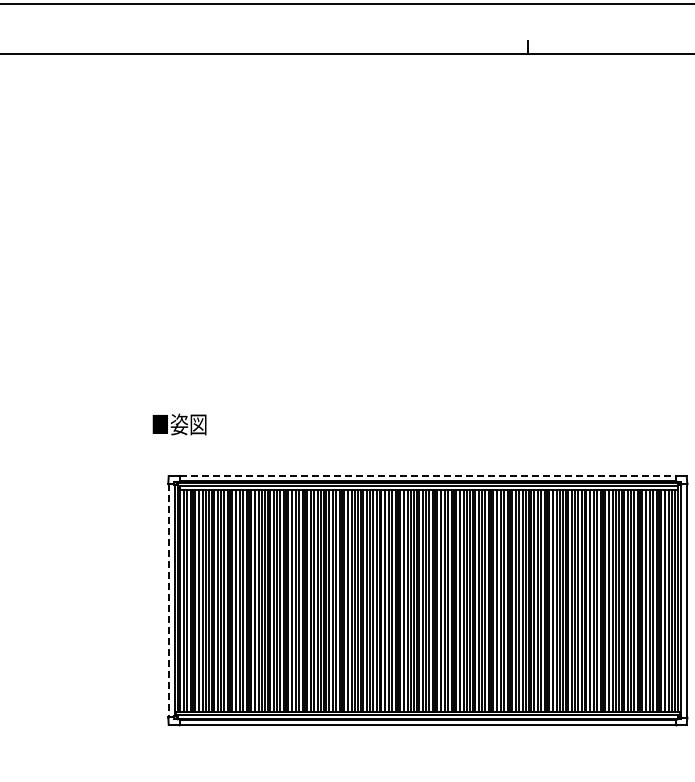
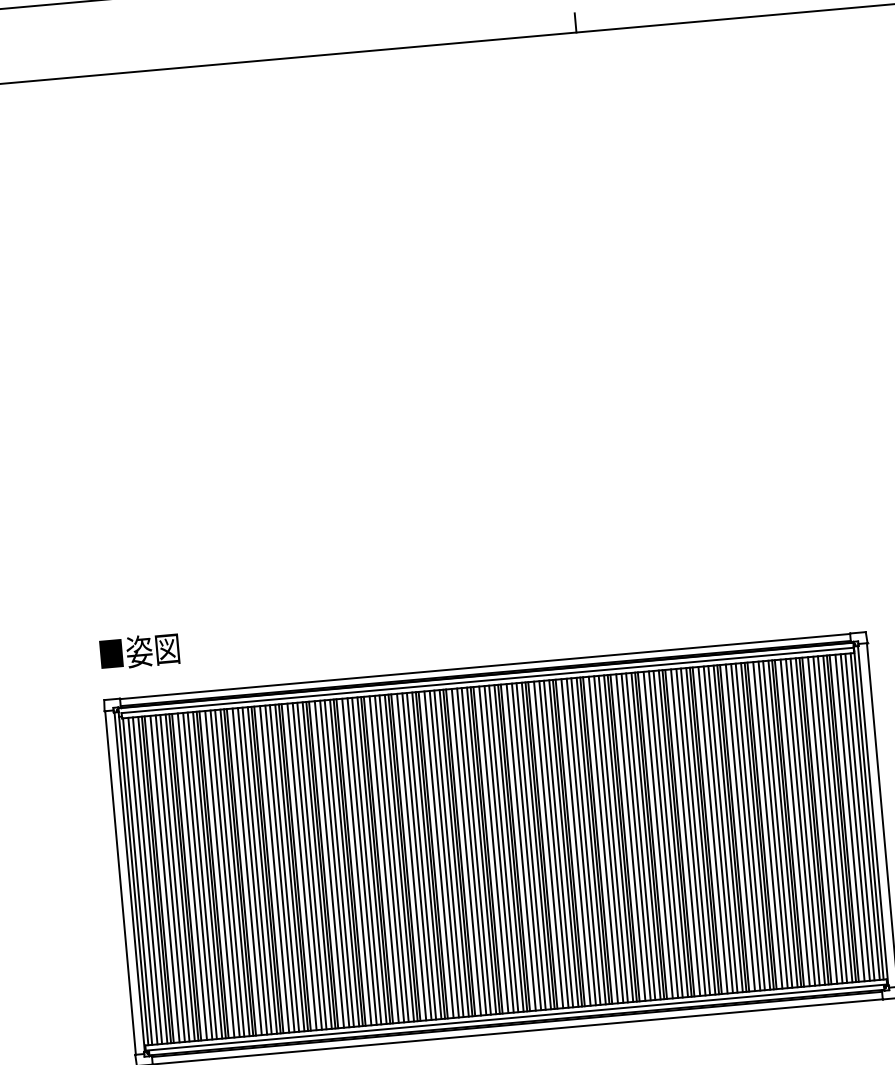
text: (179, 424) -> (139, 651), moved
line: (428, 476) -> (486, 666), dashed -> solid
line: (168, 600) -> (120, 882), dashed -> solid

